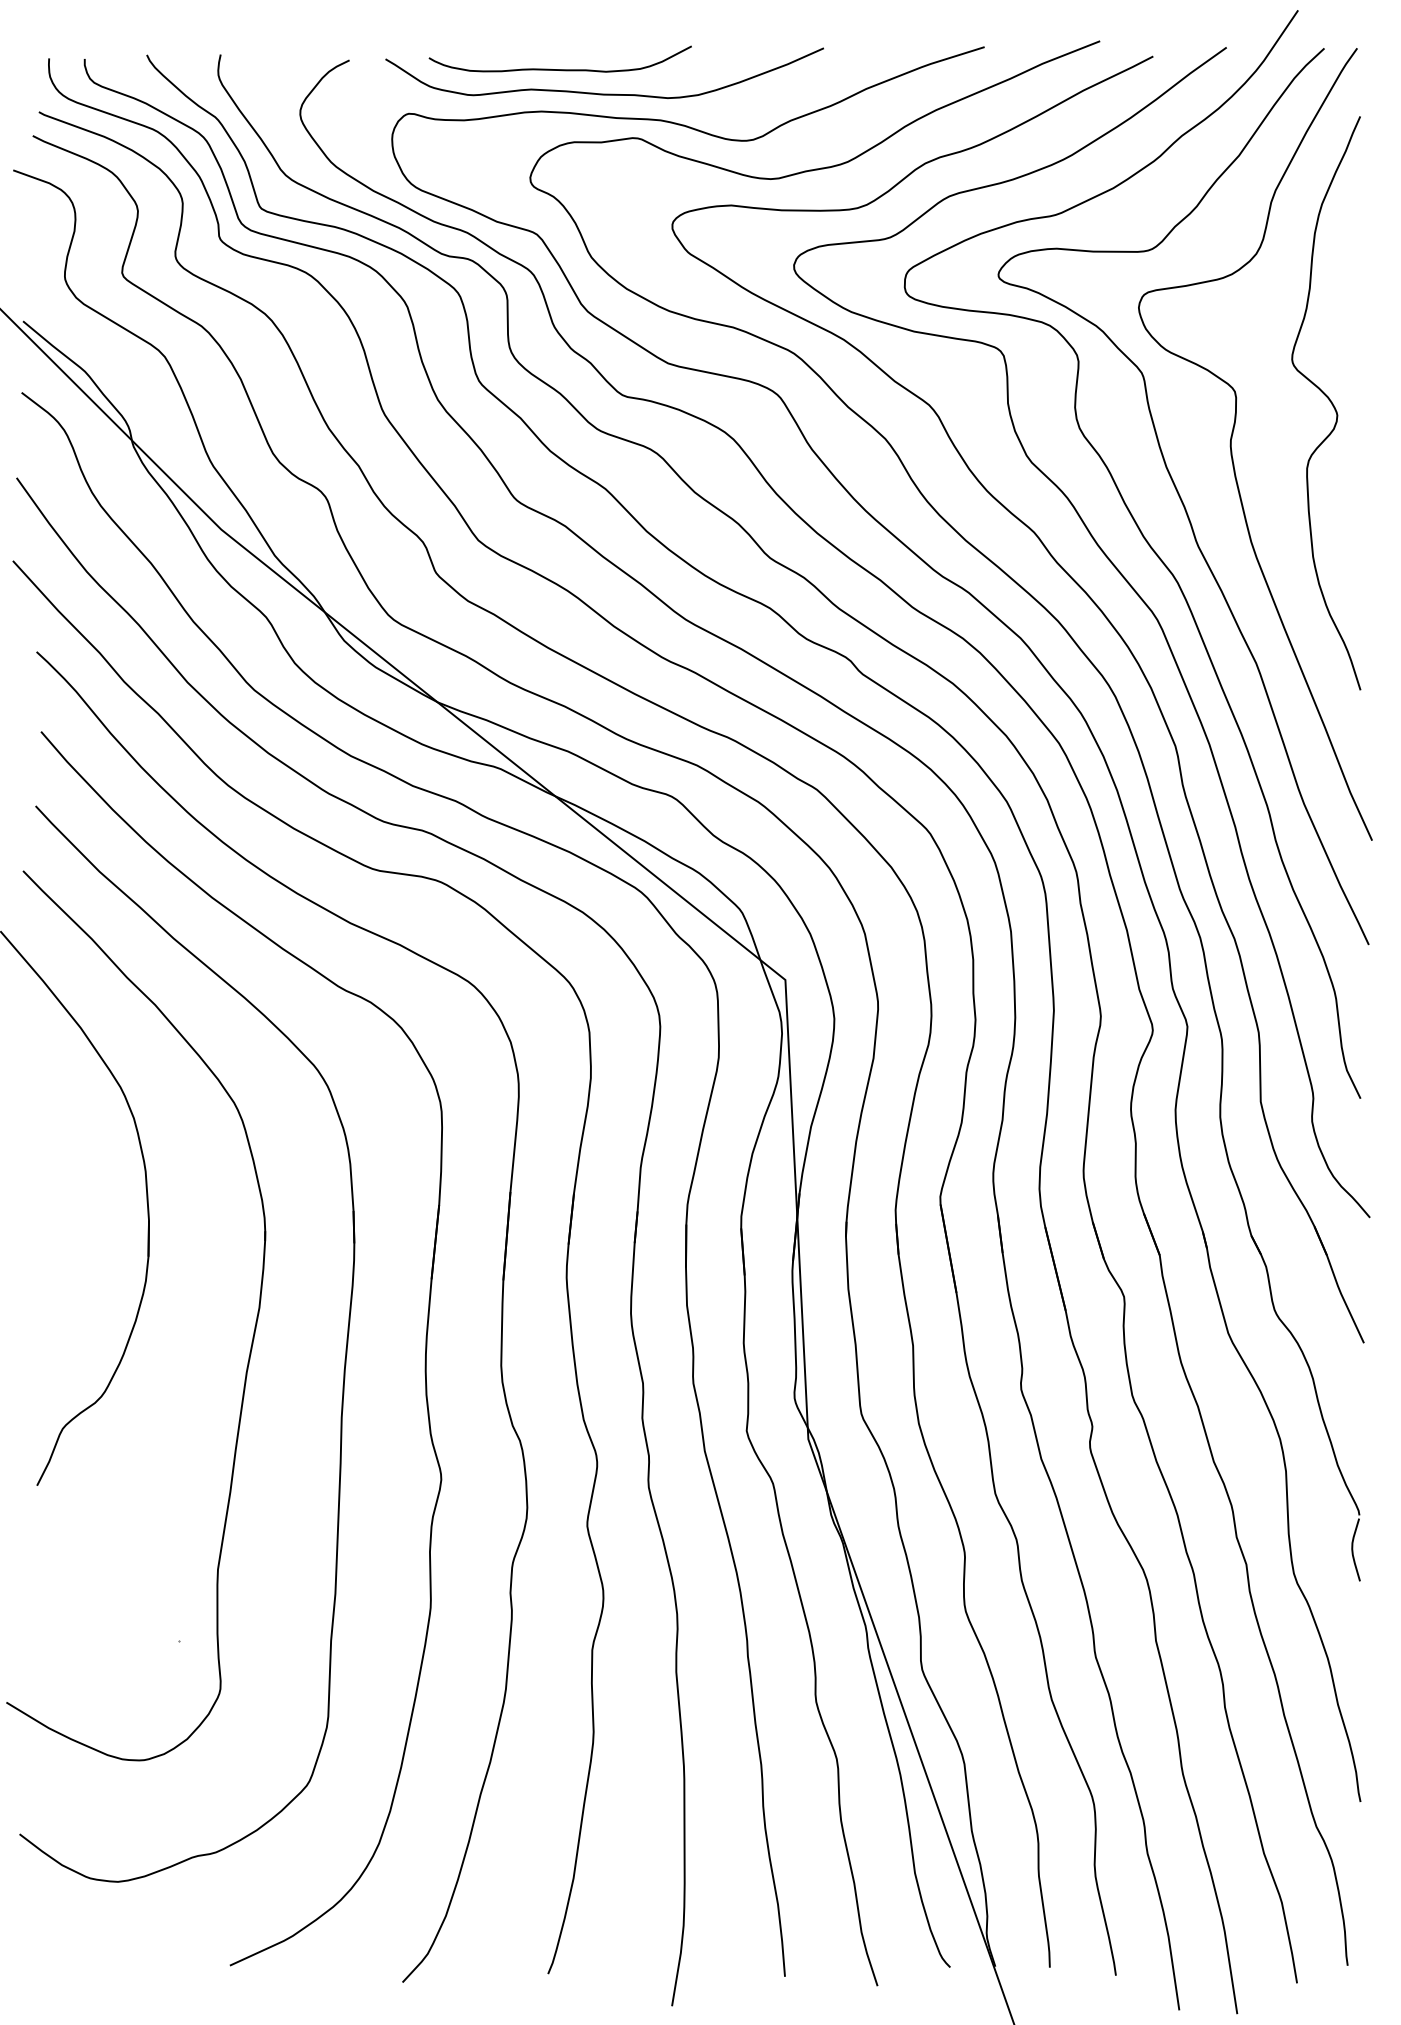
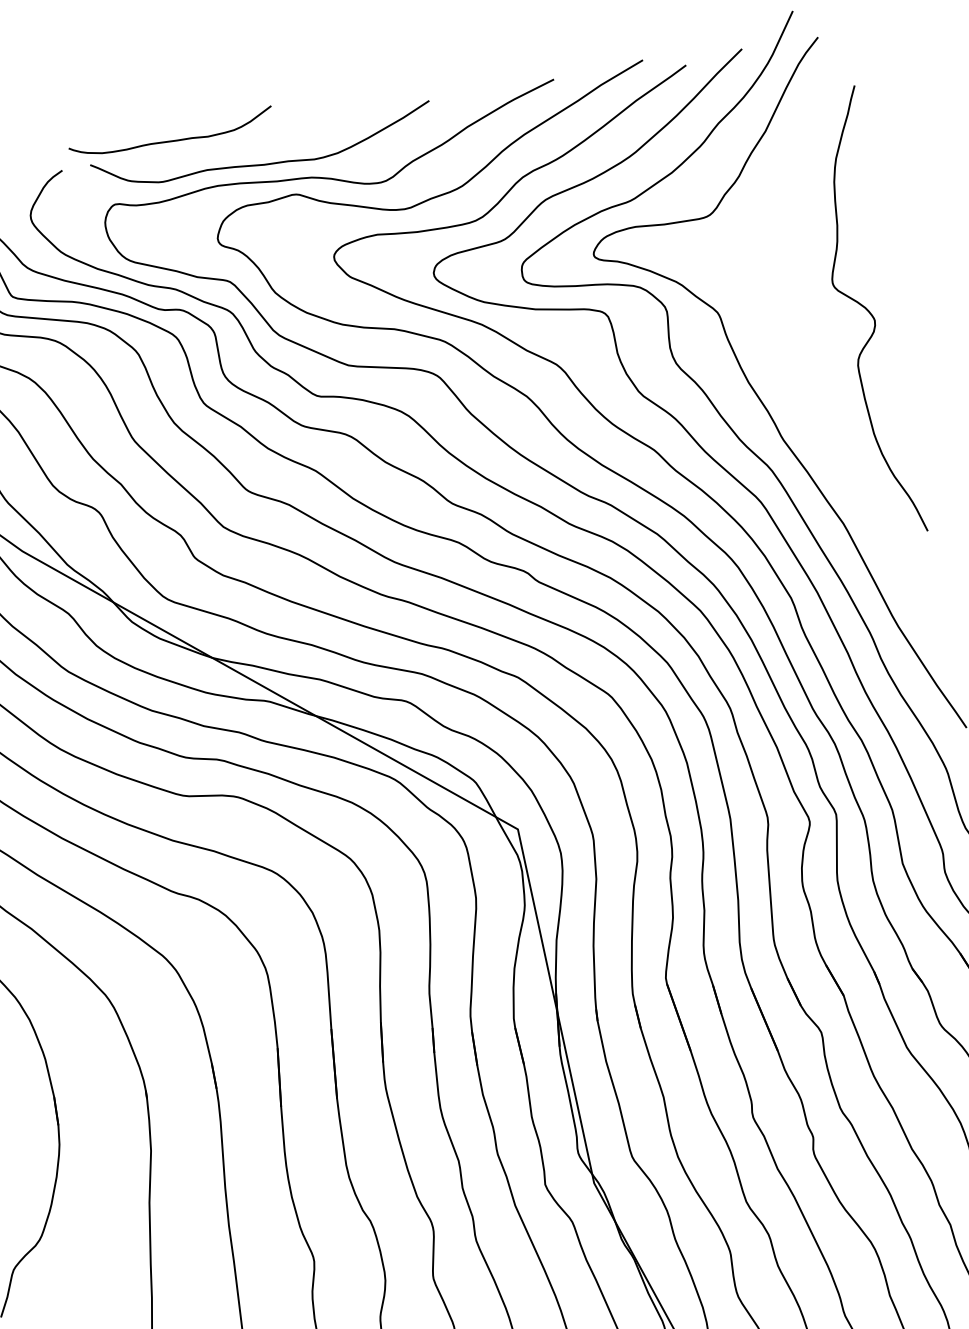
curve: (559, 69) -> (171, 140), moved
curve: (1232, 438) -> (796, 351), removed

